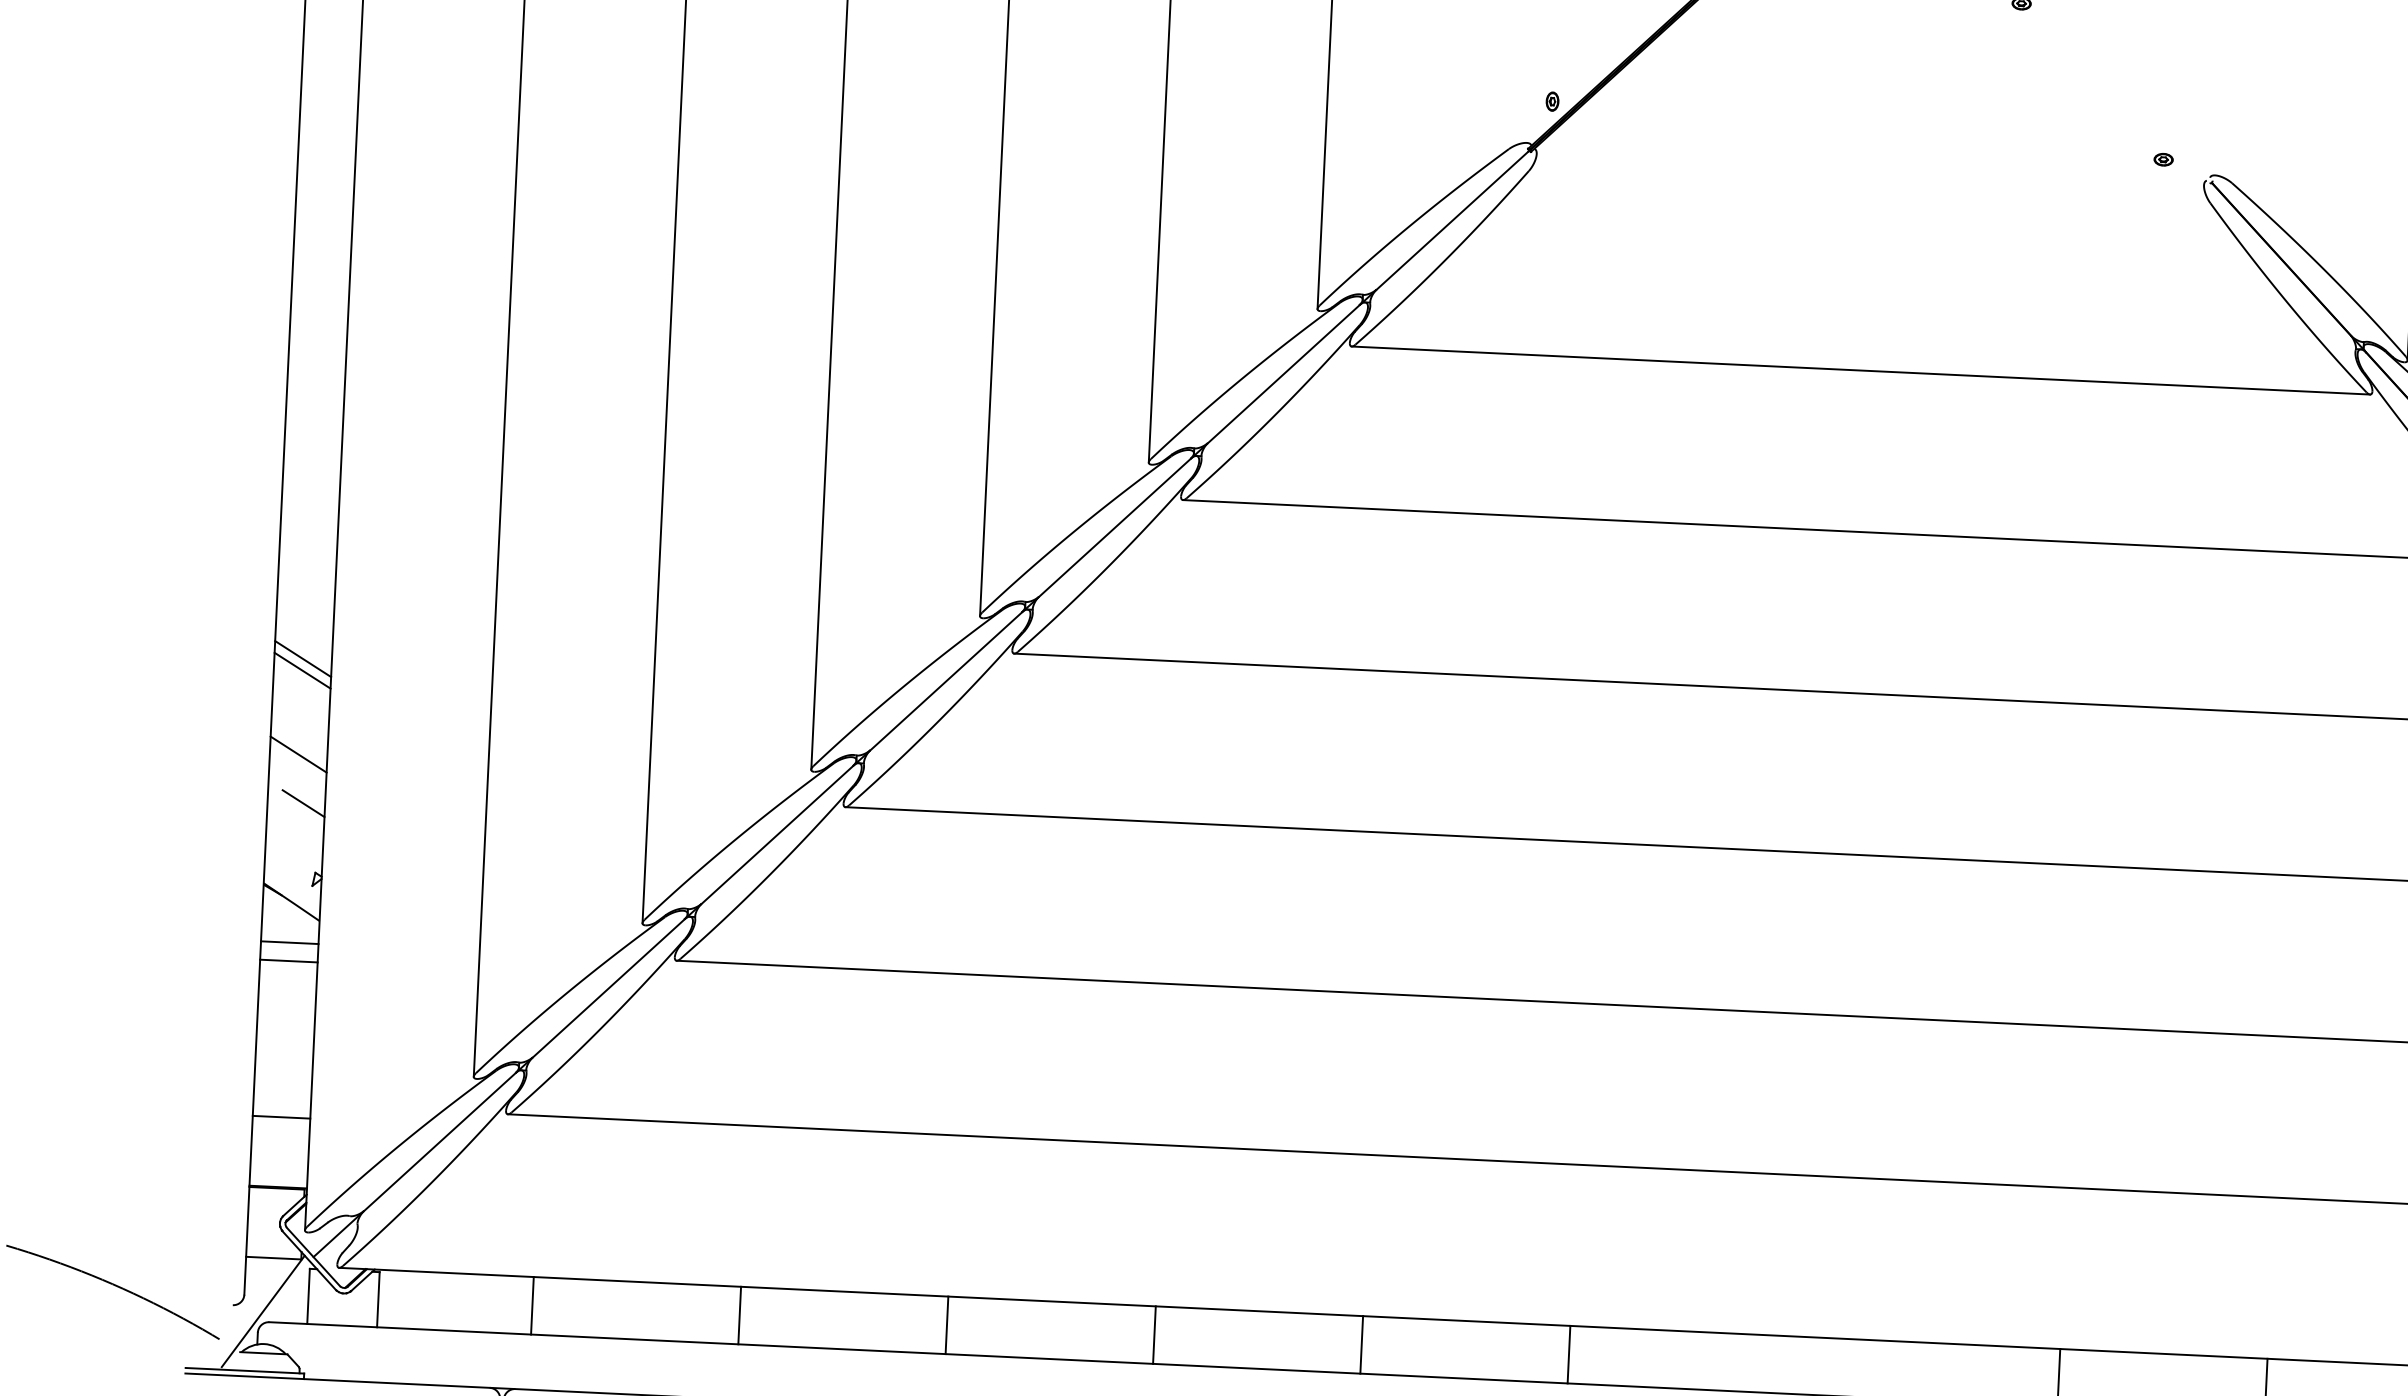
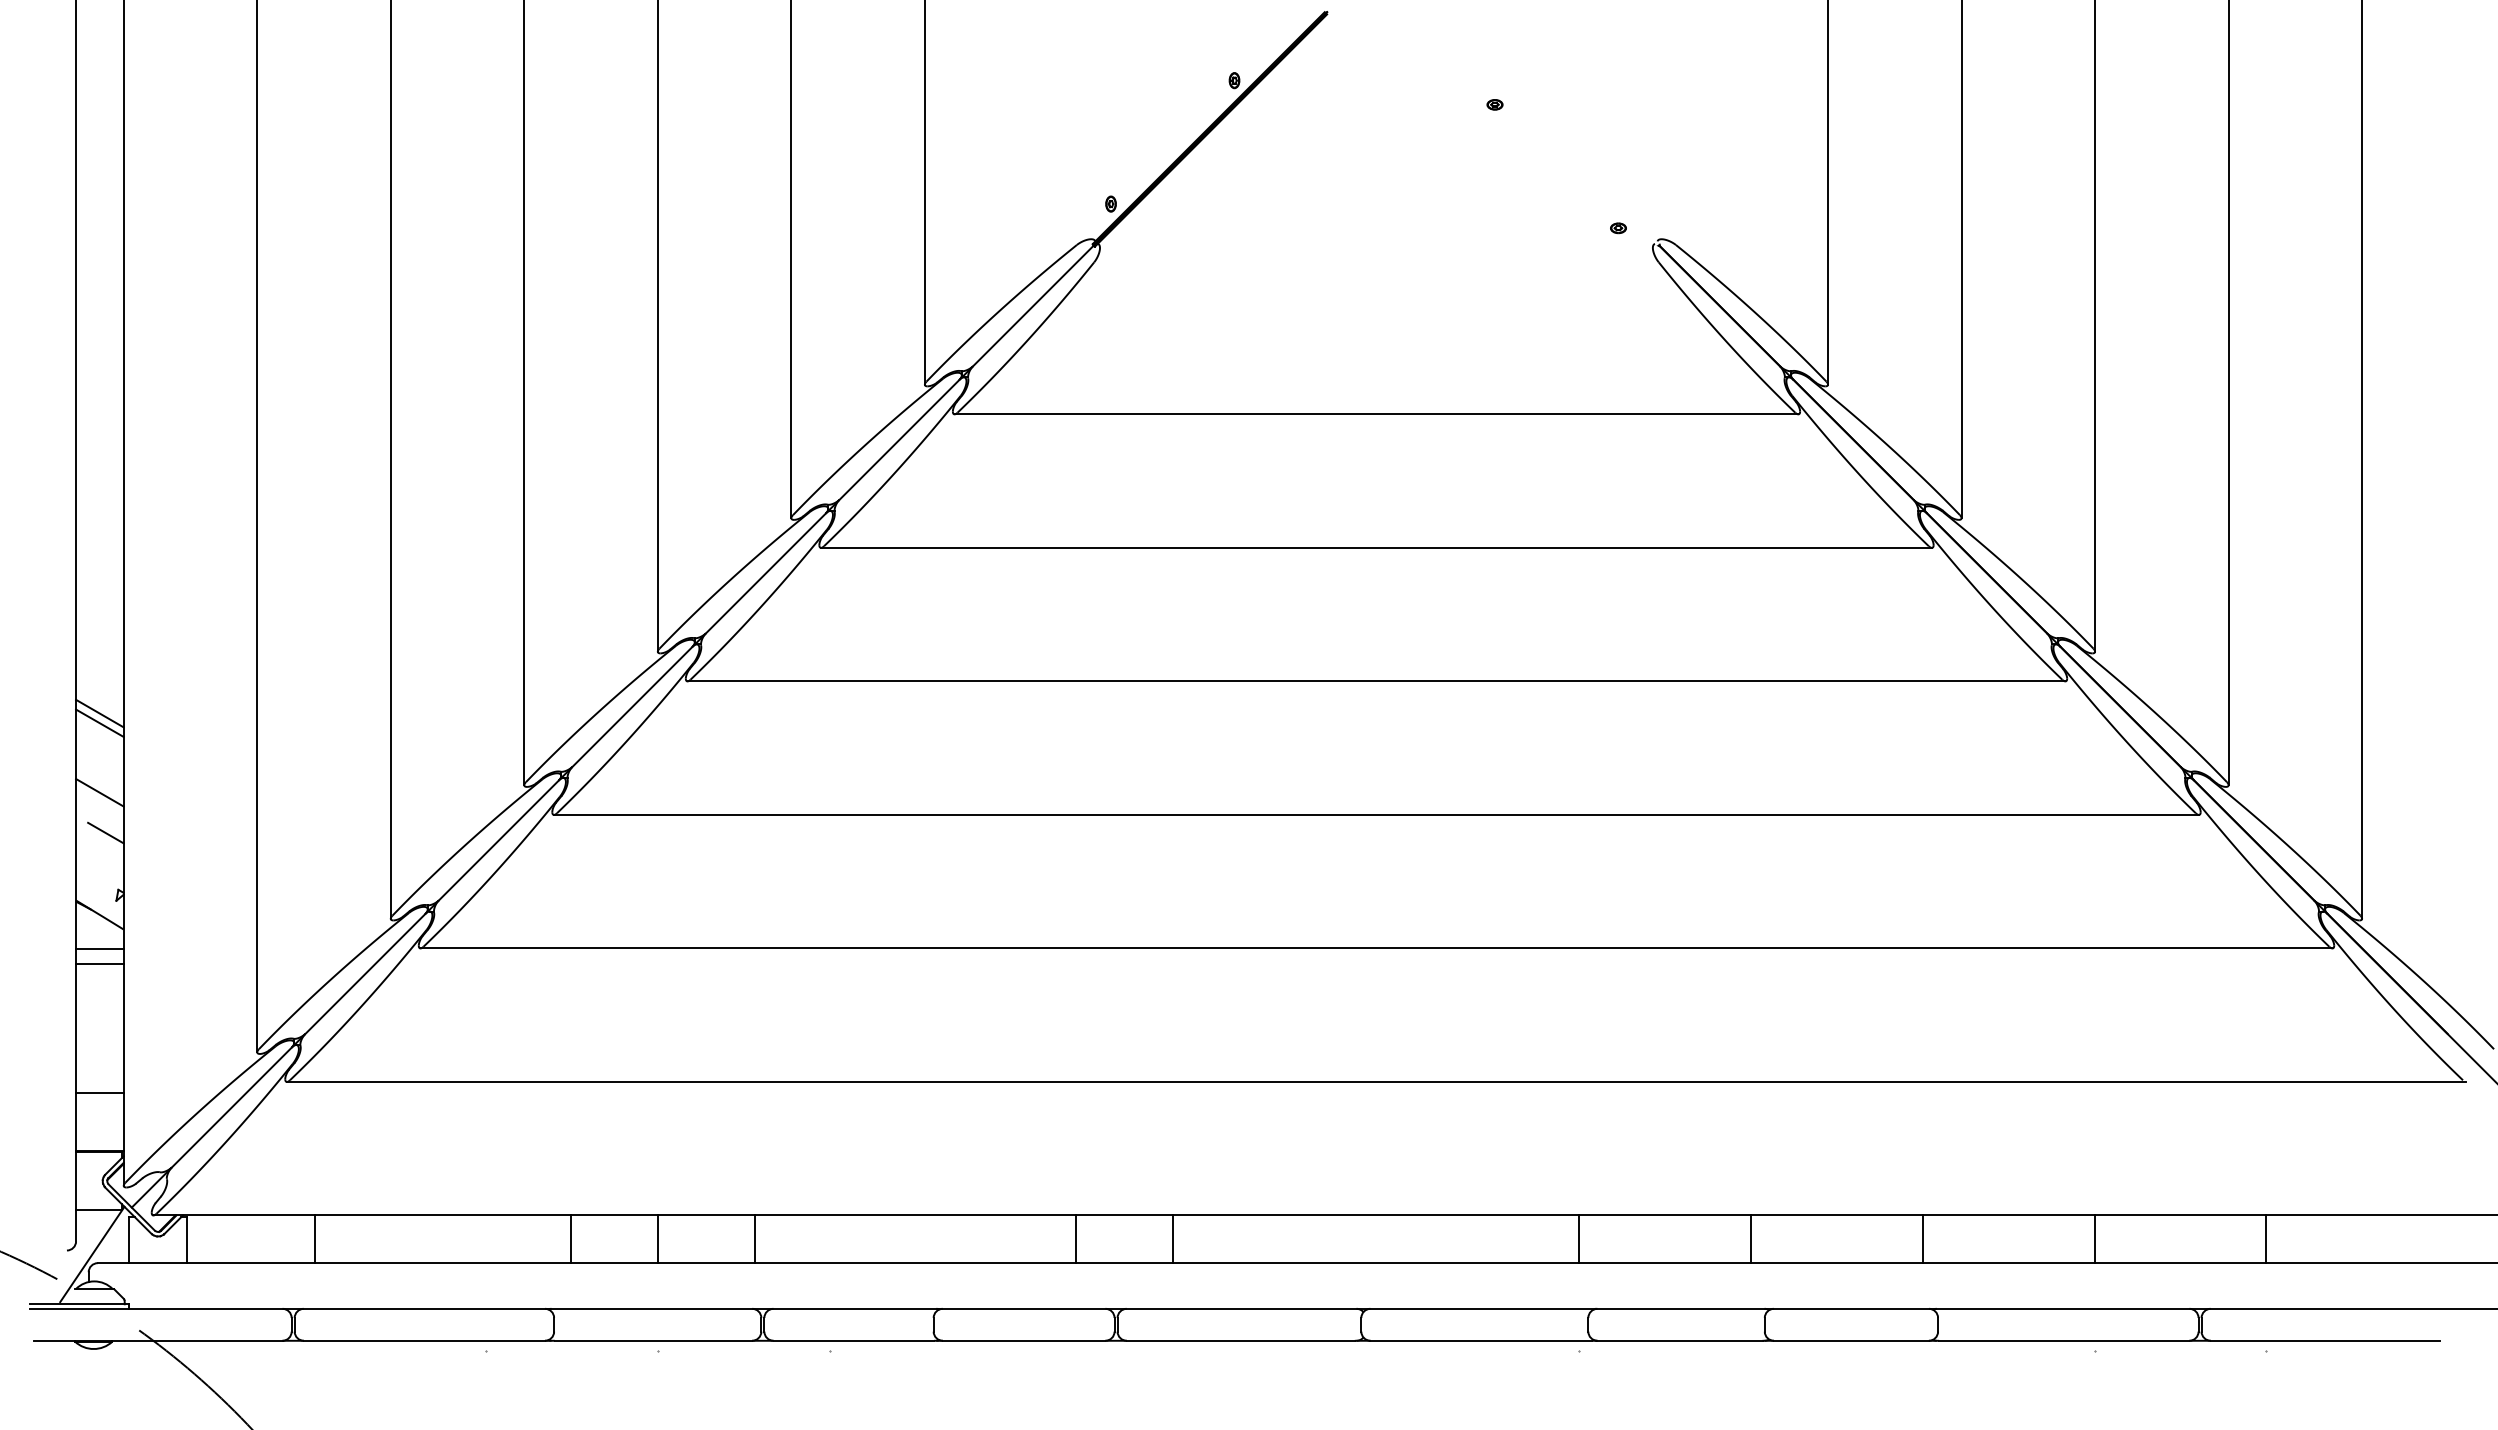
line: (739, 1315) -> (571, 1239), moved
line: (1155, 1335) -> (755, 1239), moved
line: (1361, 1345) -> (1075, 1239), moved

